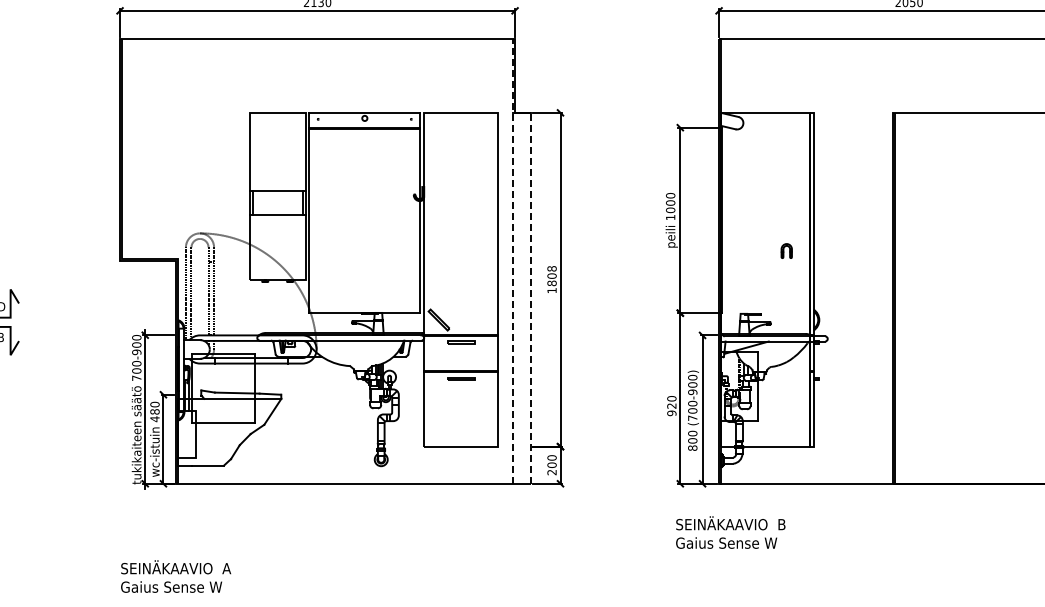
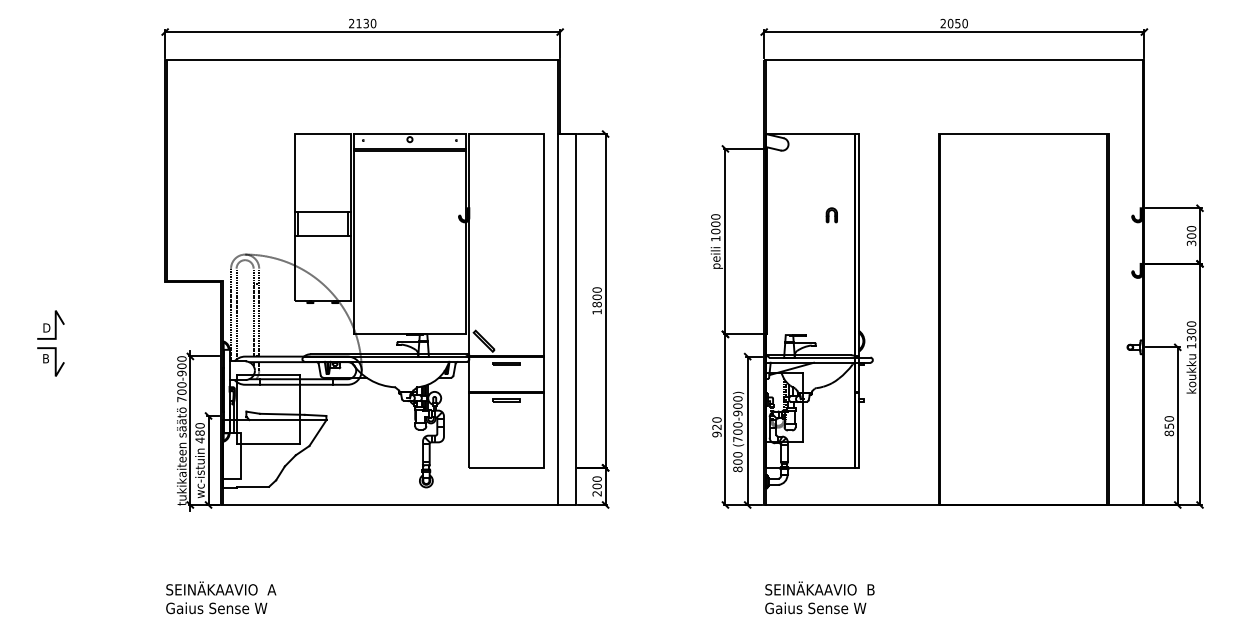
part: (786, 251) -> (831, 215), moved
line: (513, 261) -> (558, 282), dashed -> solid
text: (551, 268) -> (596, 289), 1808 -> 1800
line: (530, 298) -> (575, 319), dashed -> solid
text: (730, 532) -> (819, 597), moved

